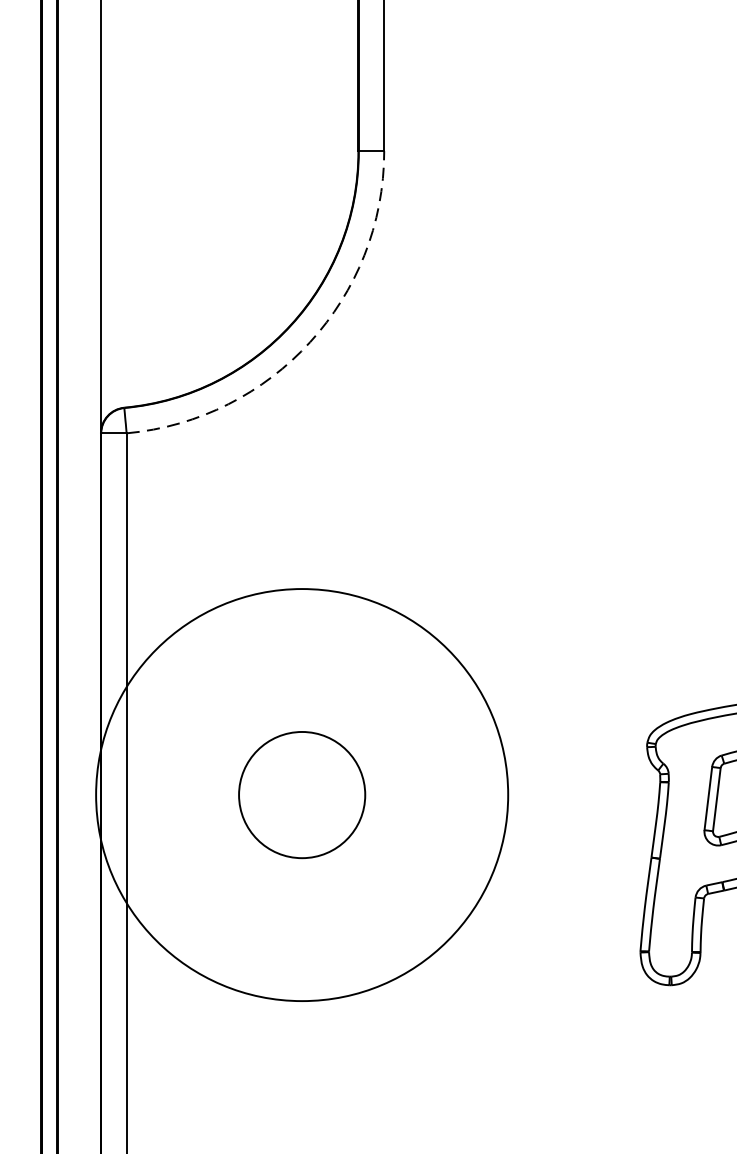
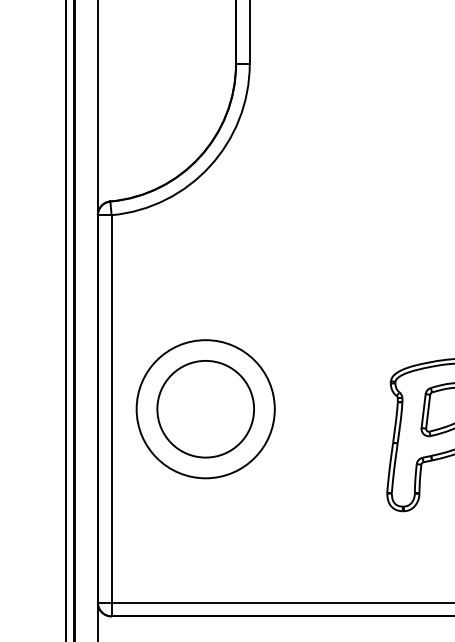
arc: (311, 342) -> (210, 166), dashed -> solid
circle: (301, 793) -> (205, 408), size x1.43
circle: (301, 795) -> (205, 409), size x0.62

